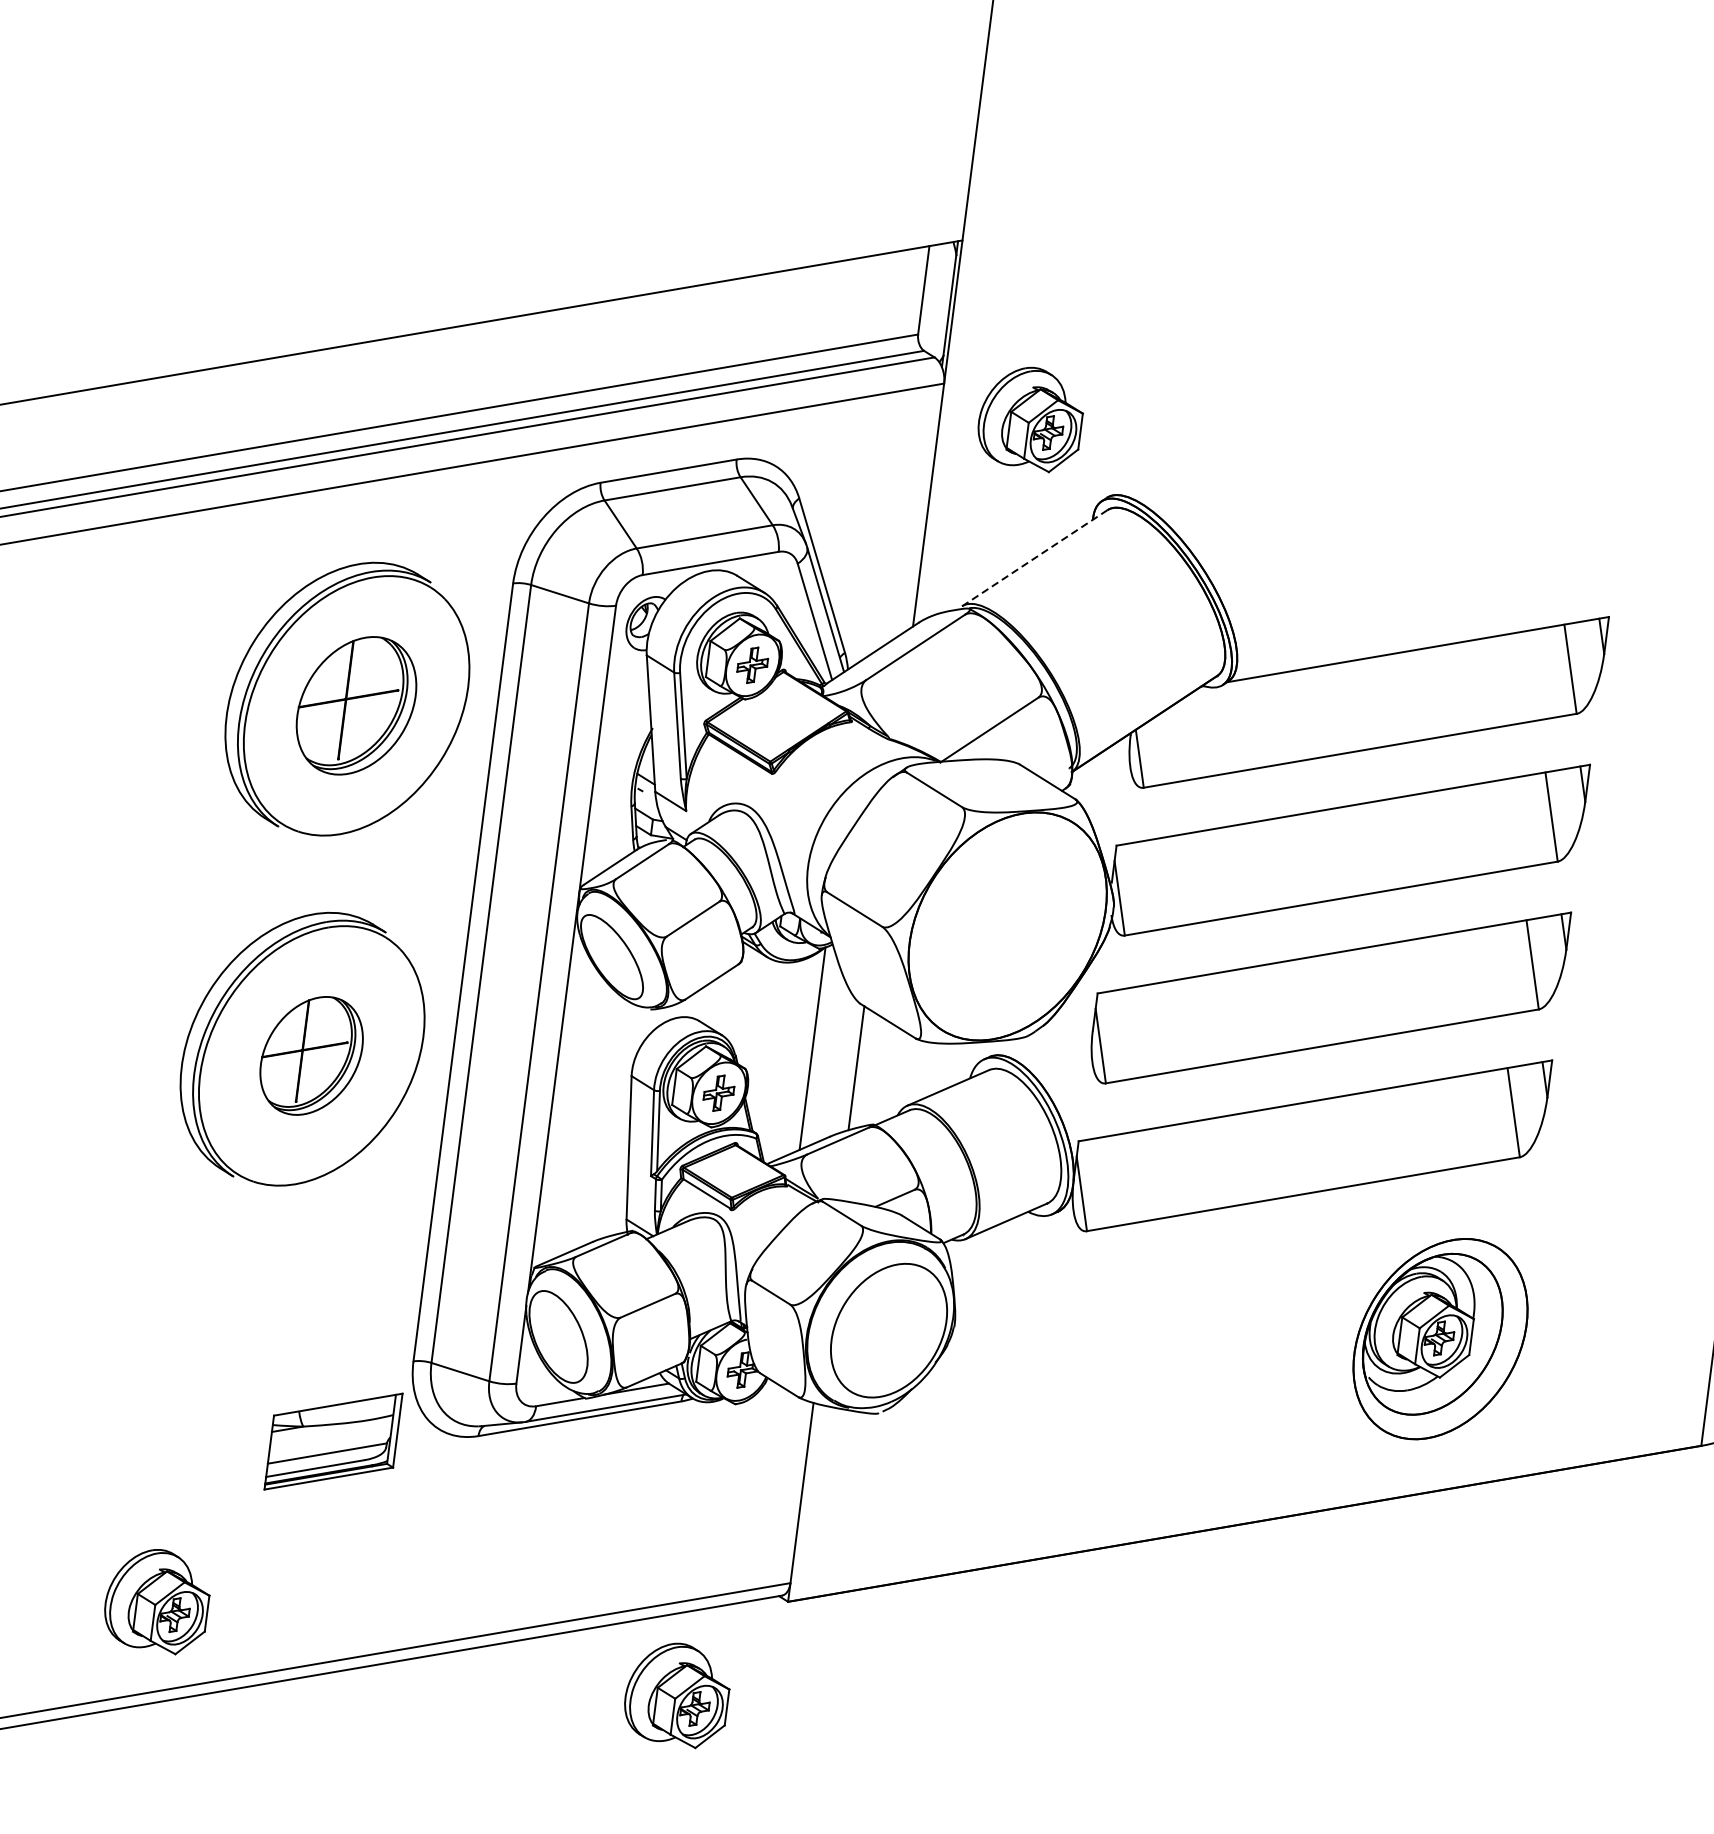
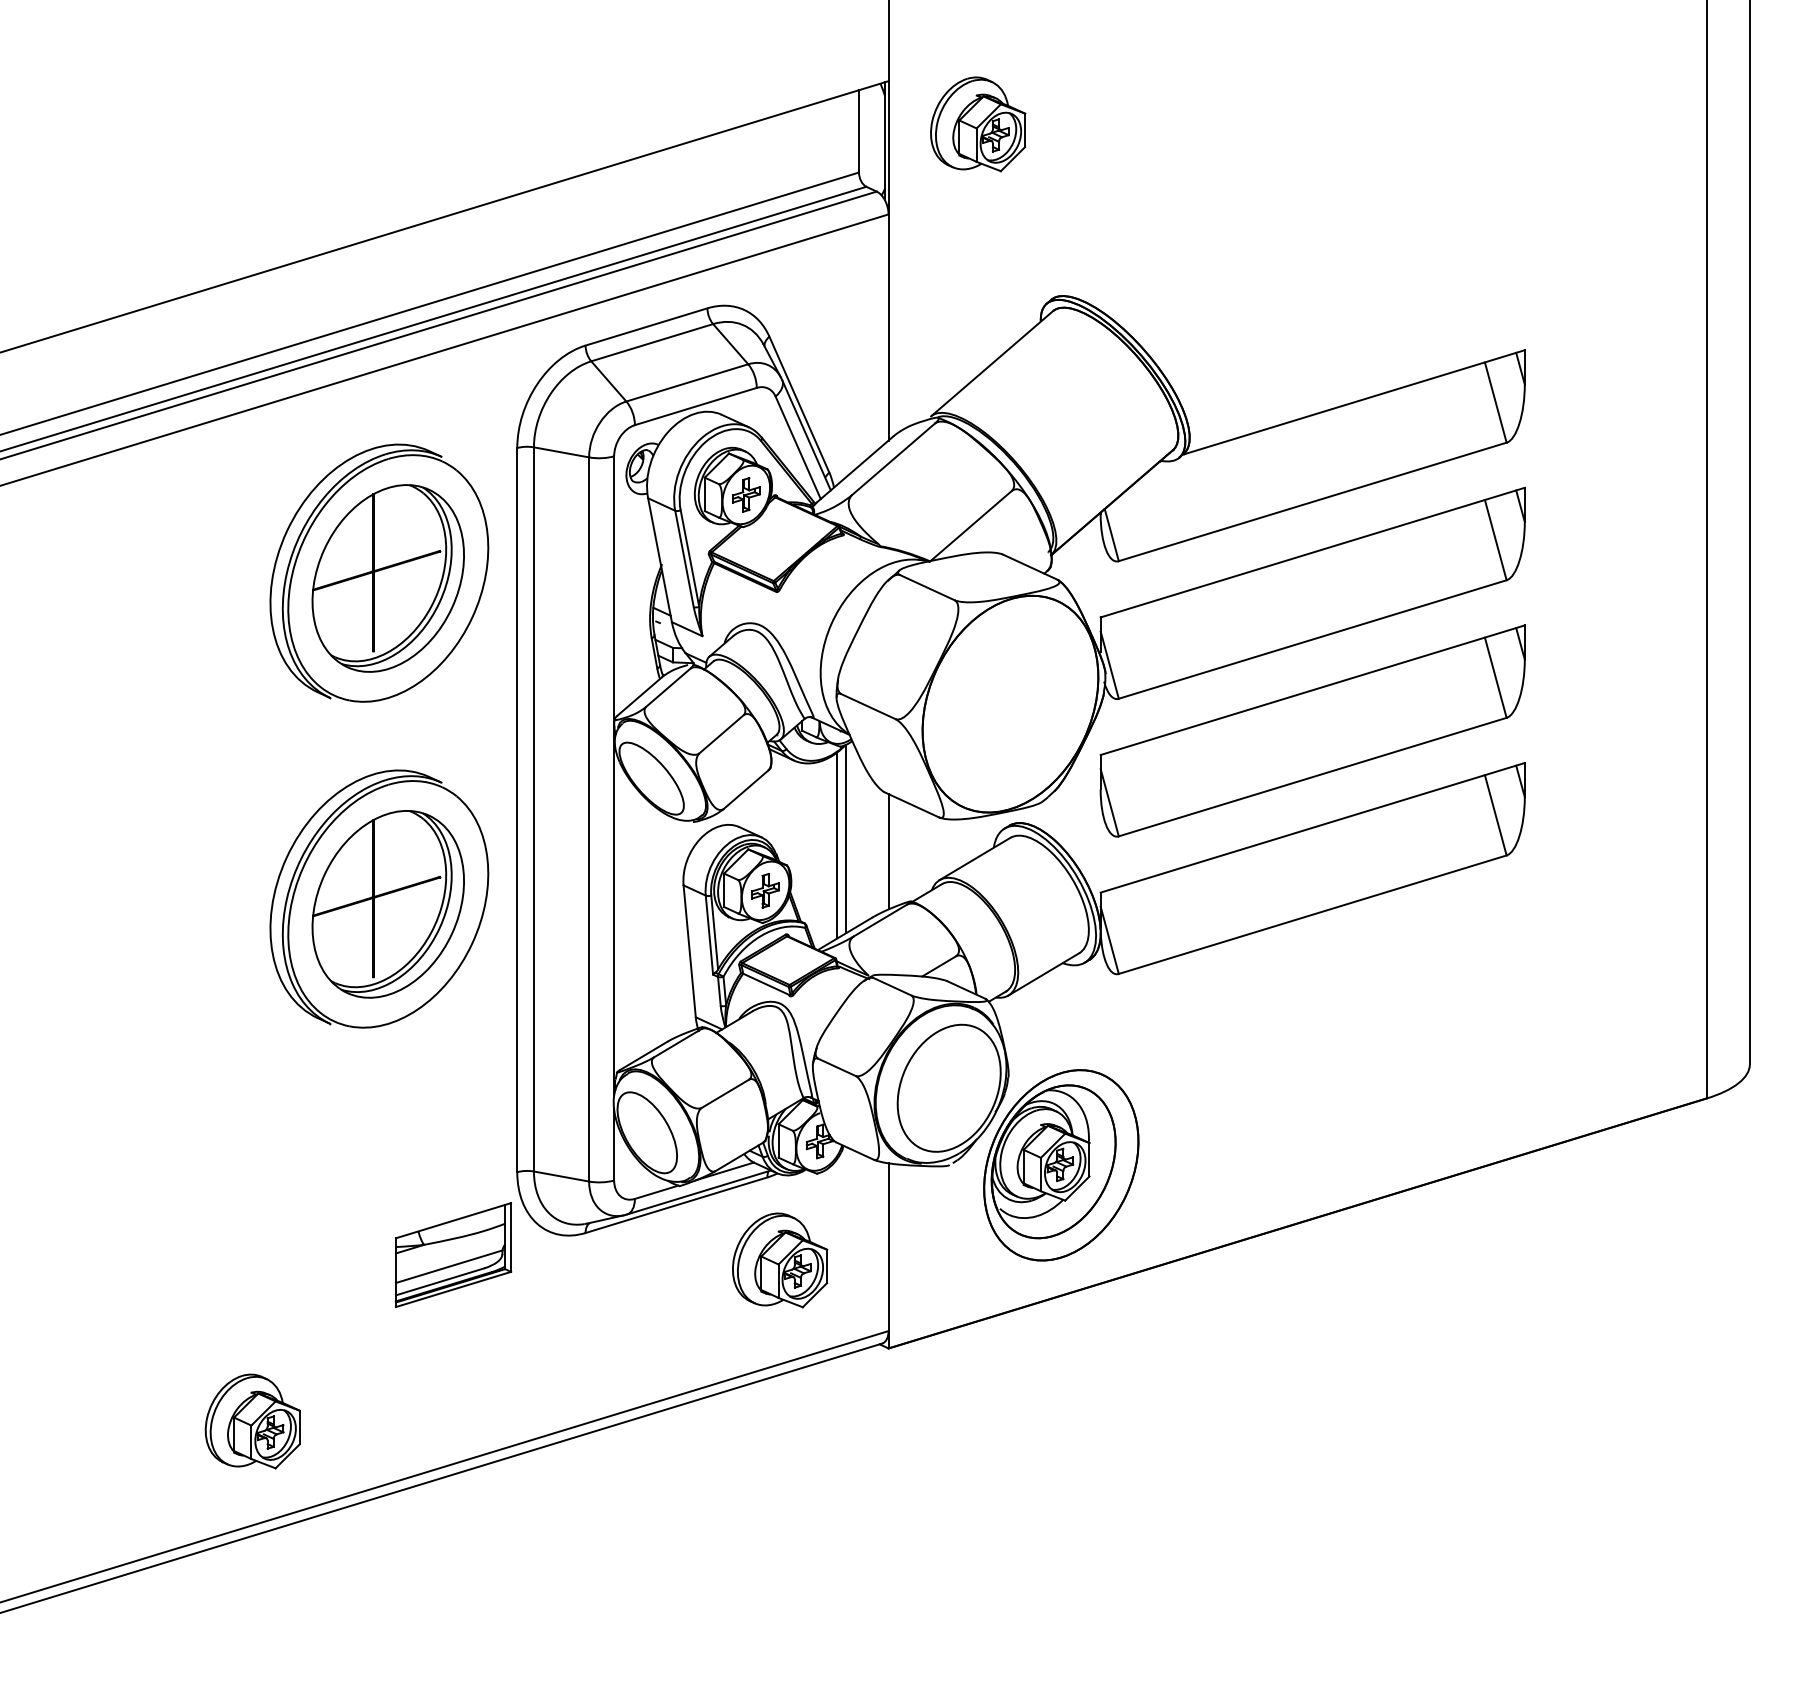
part: (1031, 418) -> (978, 124), moved
line: (1035, 558) -> (992, 363), dashed -> solid
part: (355, 705) -> (387, 578), size x1.43
line: (802, 1054) -> (837, 845), added
part: (310, 1055) -> (387, 904), size x1.67
part: (1440, 1339) -> (1061, 1165), moved
part: (157, 1600) -> (252, 1421), moved
part: (677, 1694) -> (780, 1260), moved

